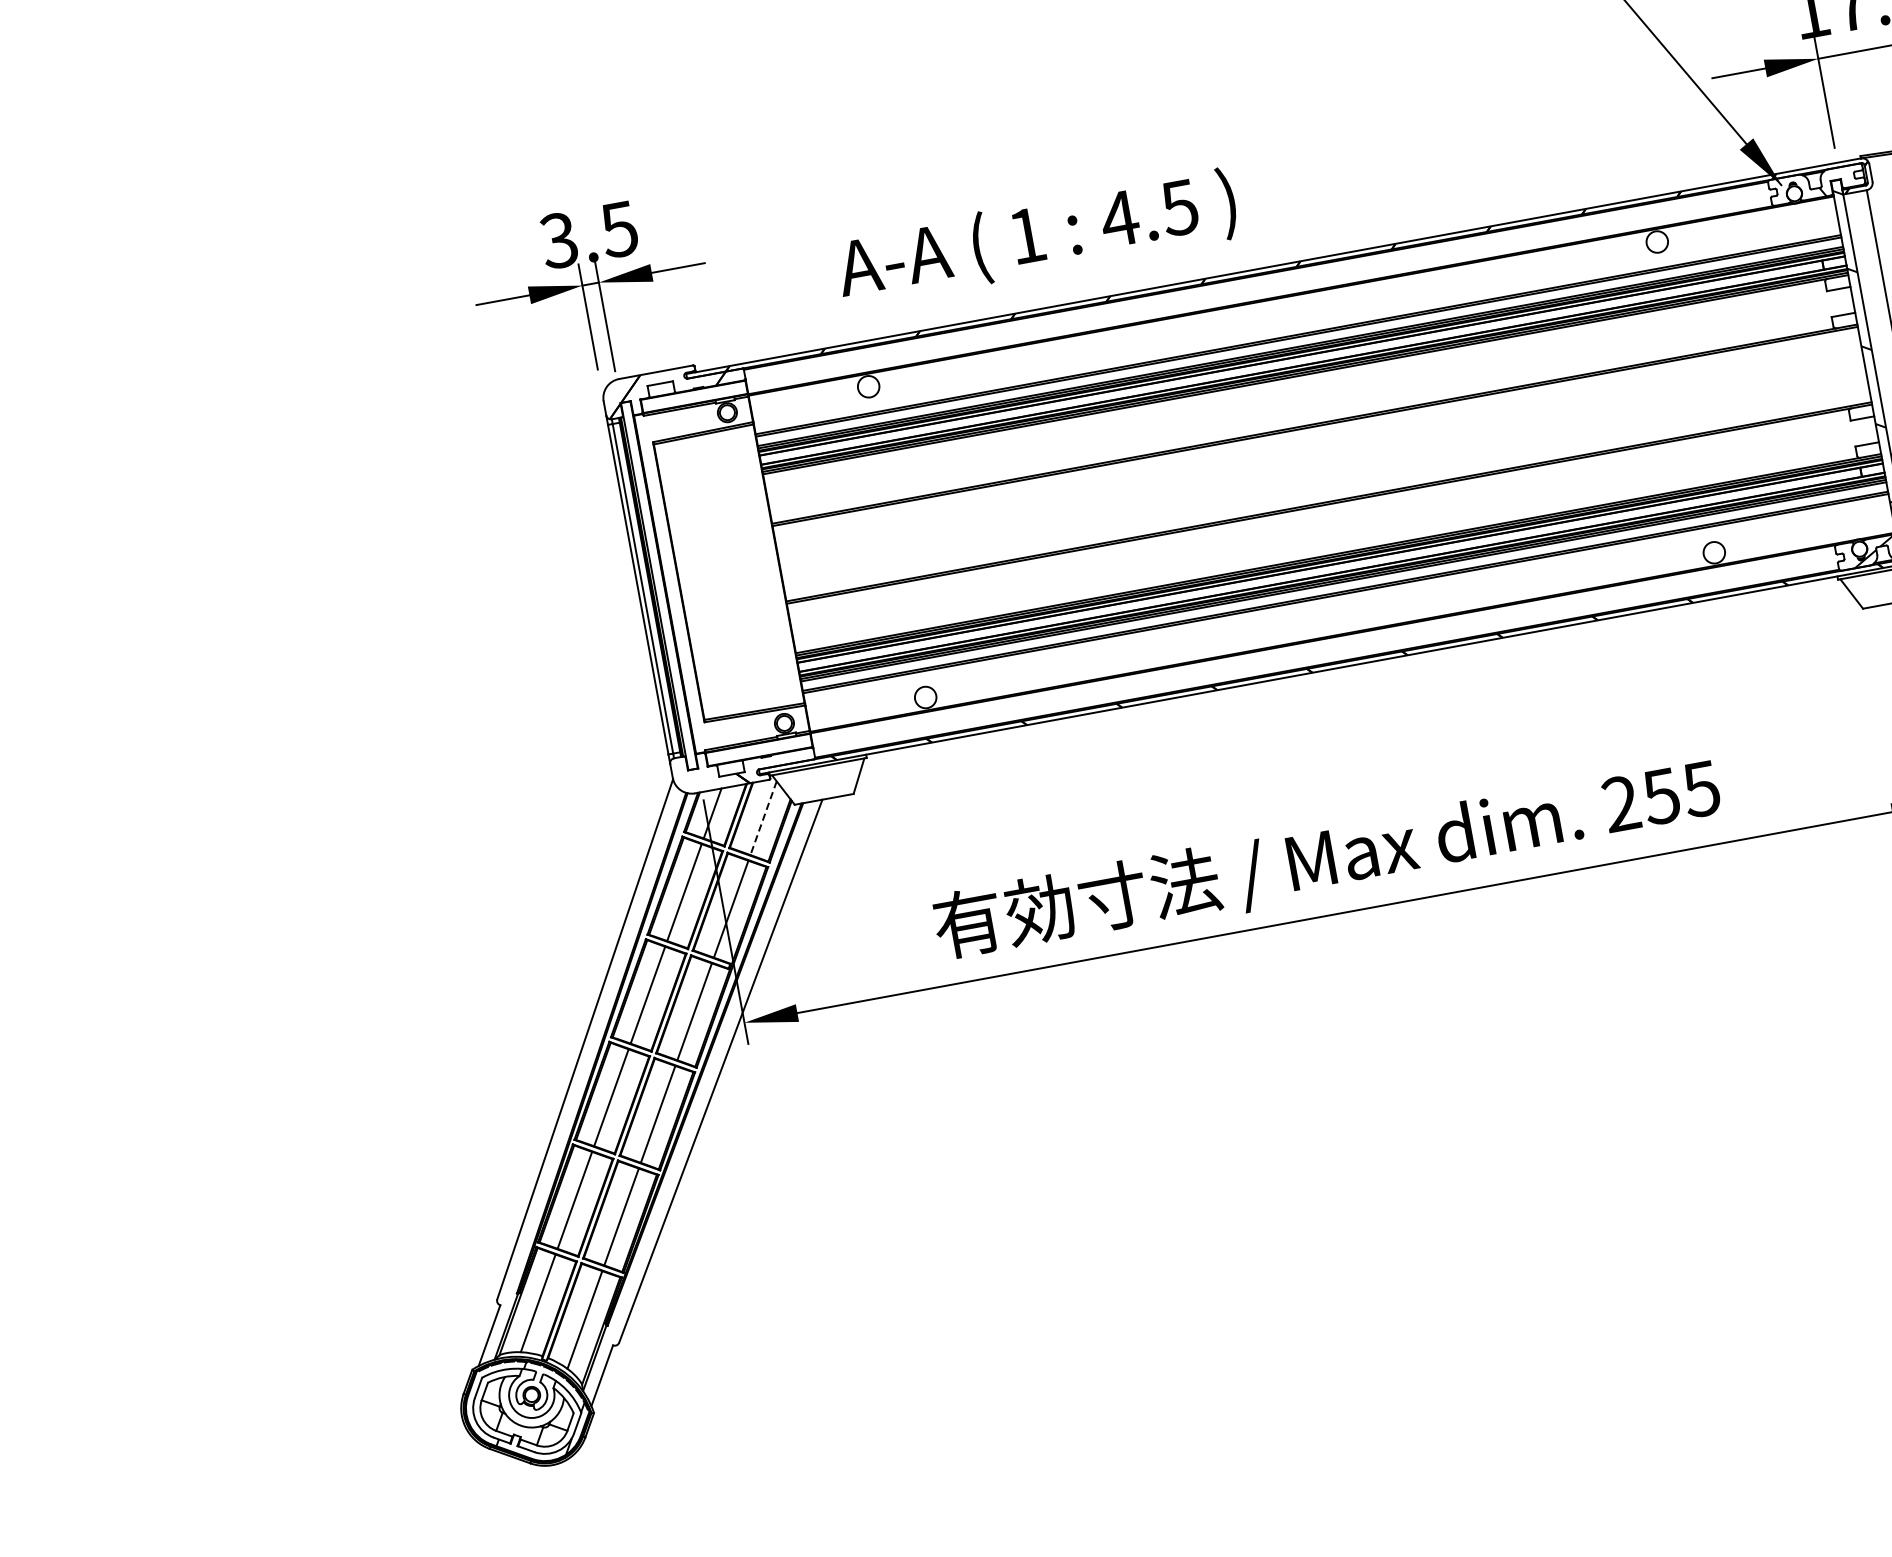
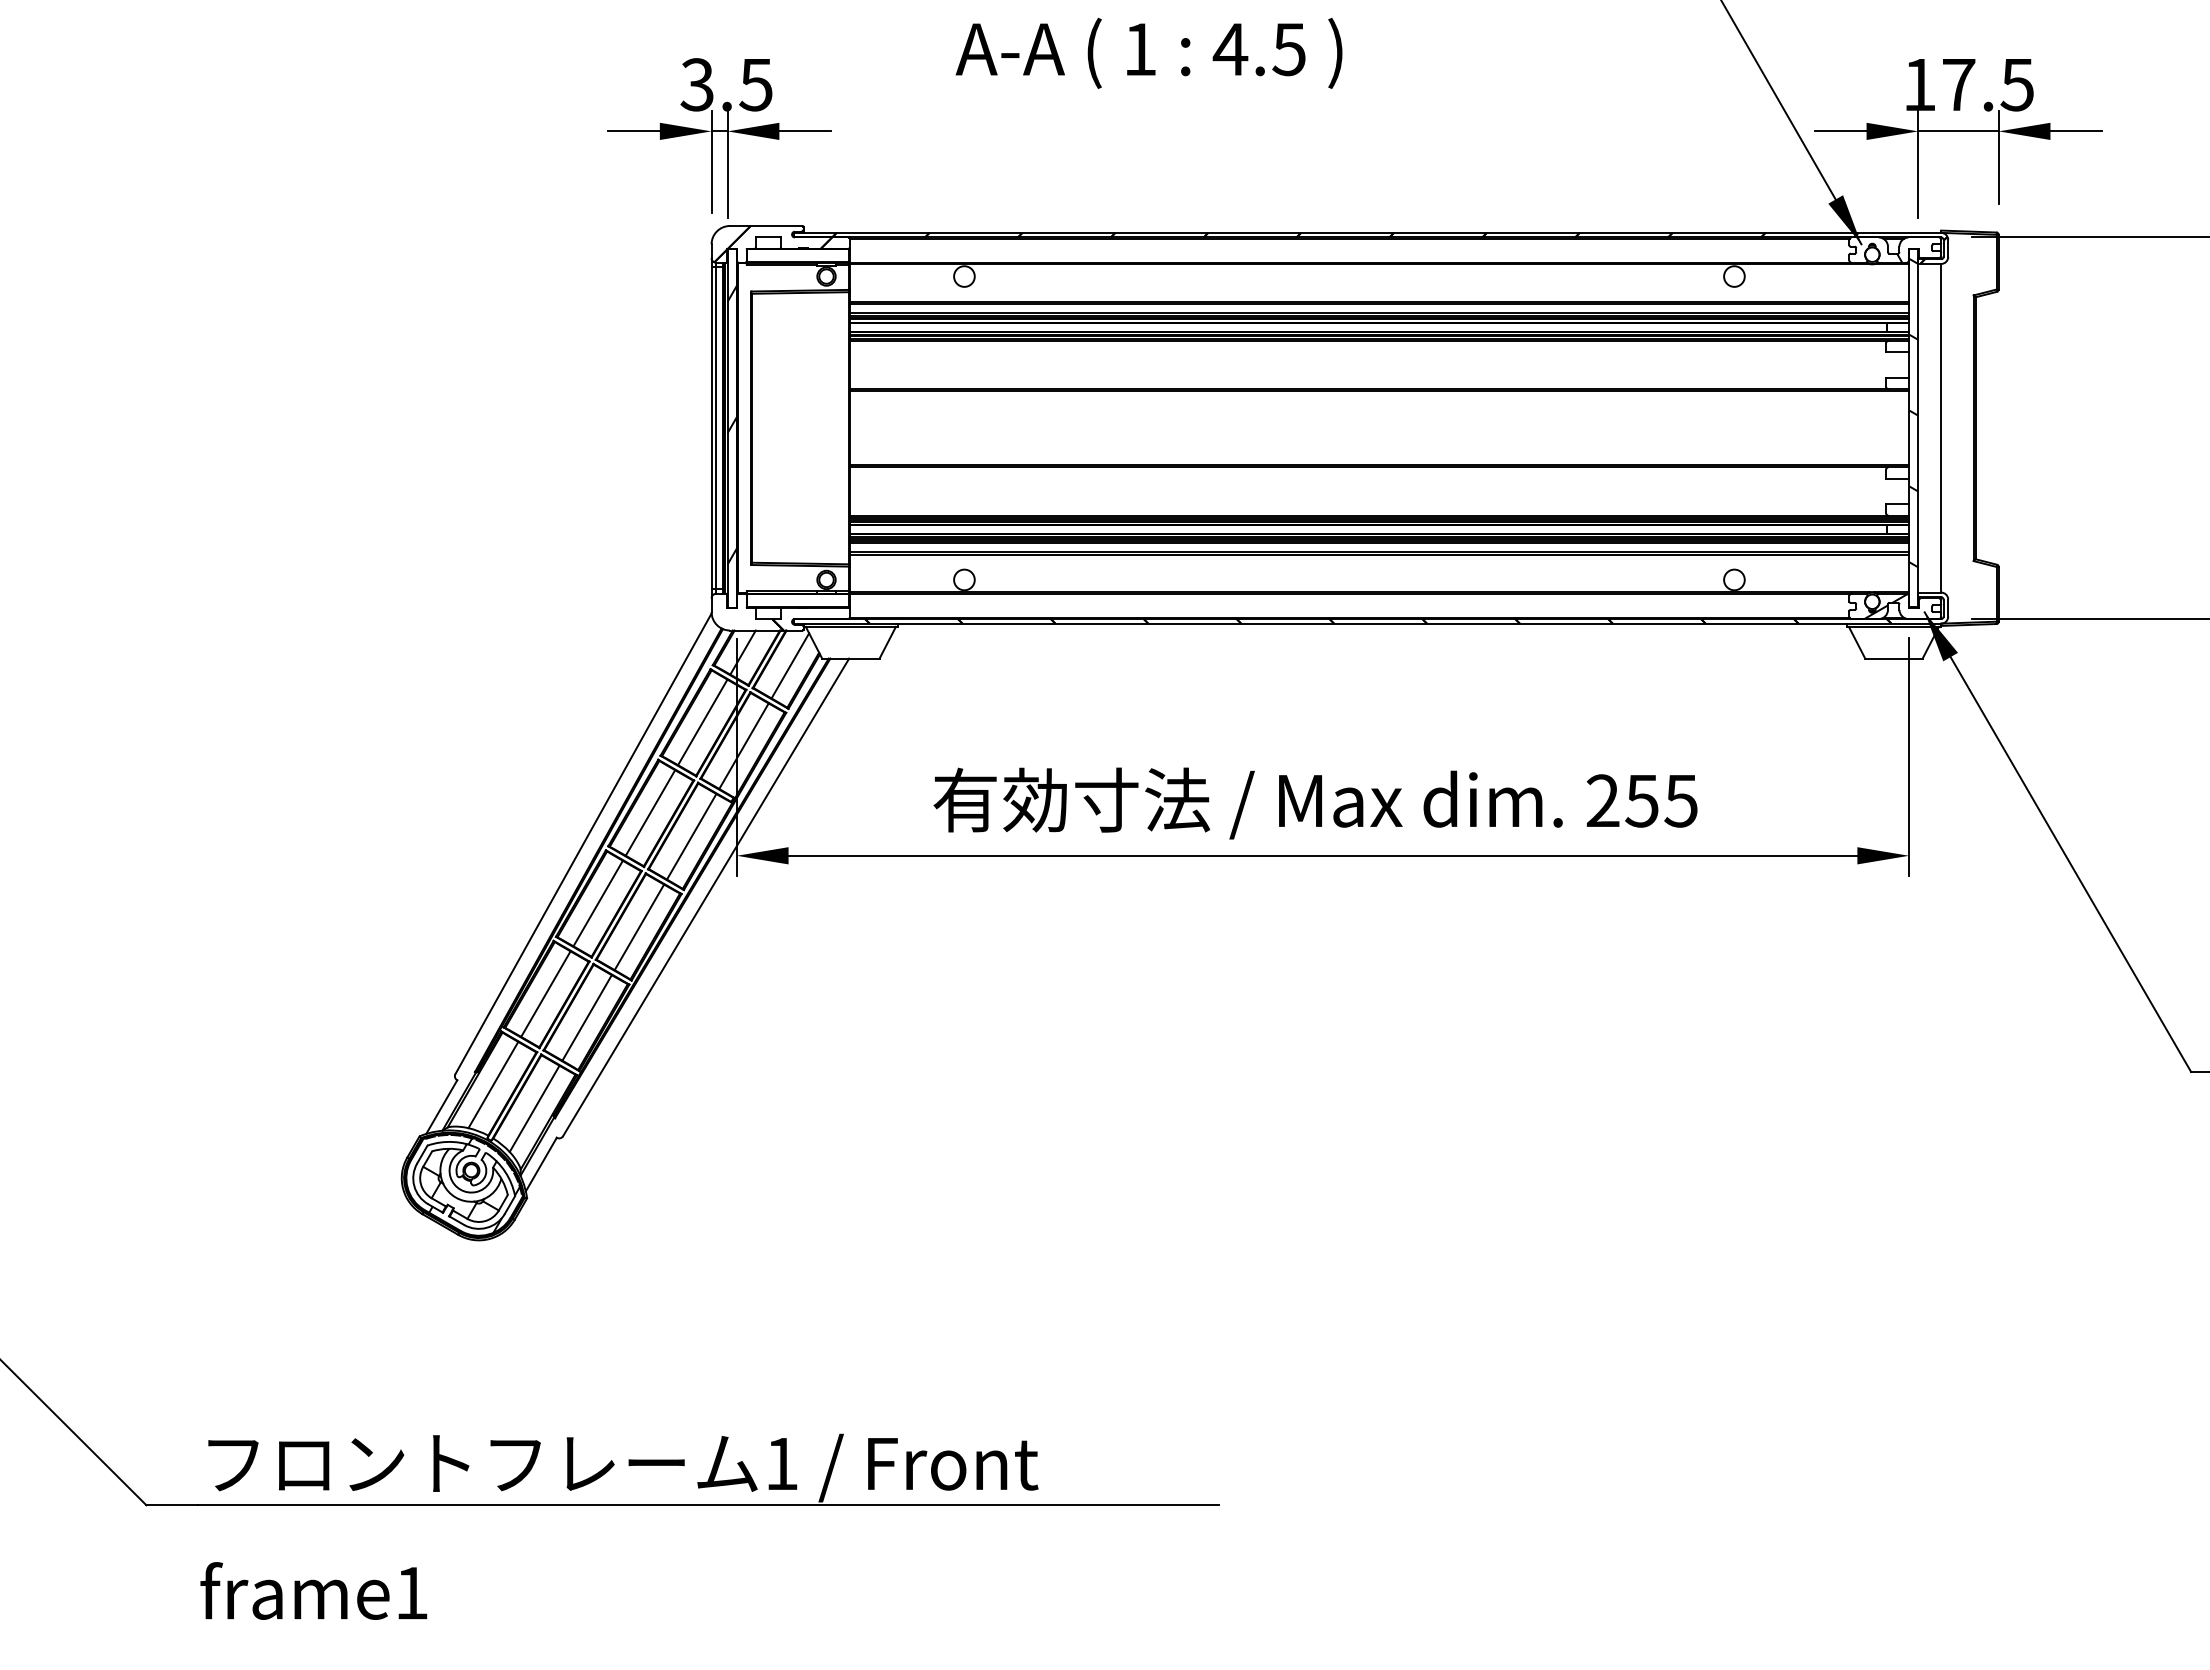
text: (1036, 237) -> (1148, 52), moved
hatch: (657, 582) -> (731, 424), added
line: (763, 817) -> (790, 665), dashed -> solid

